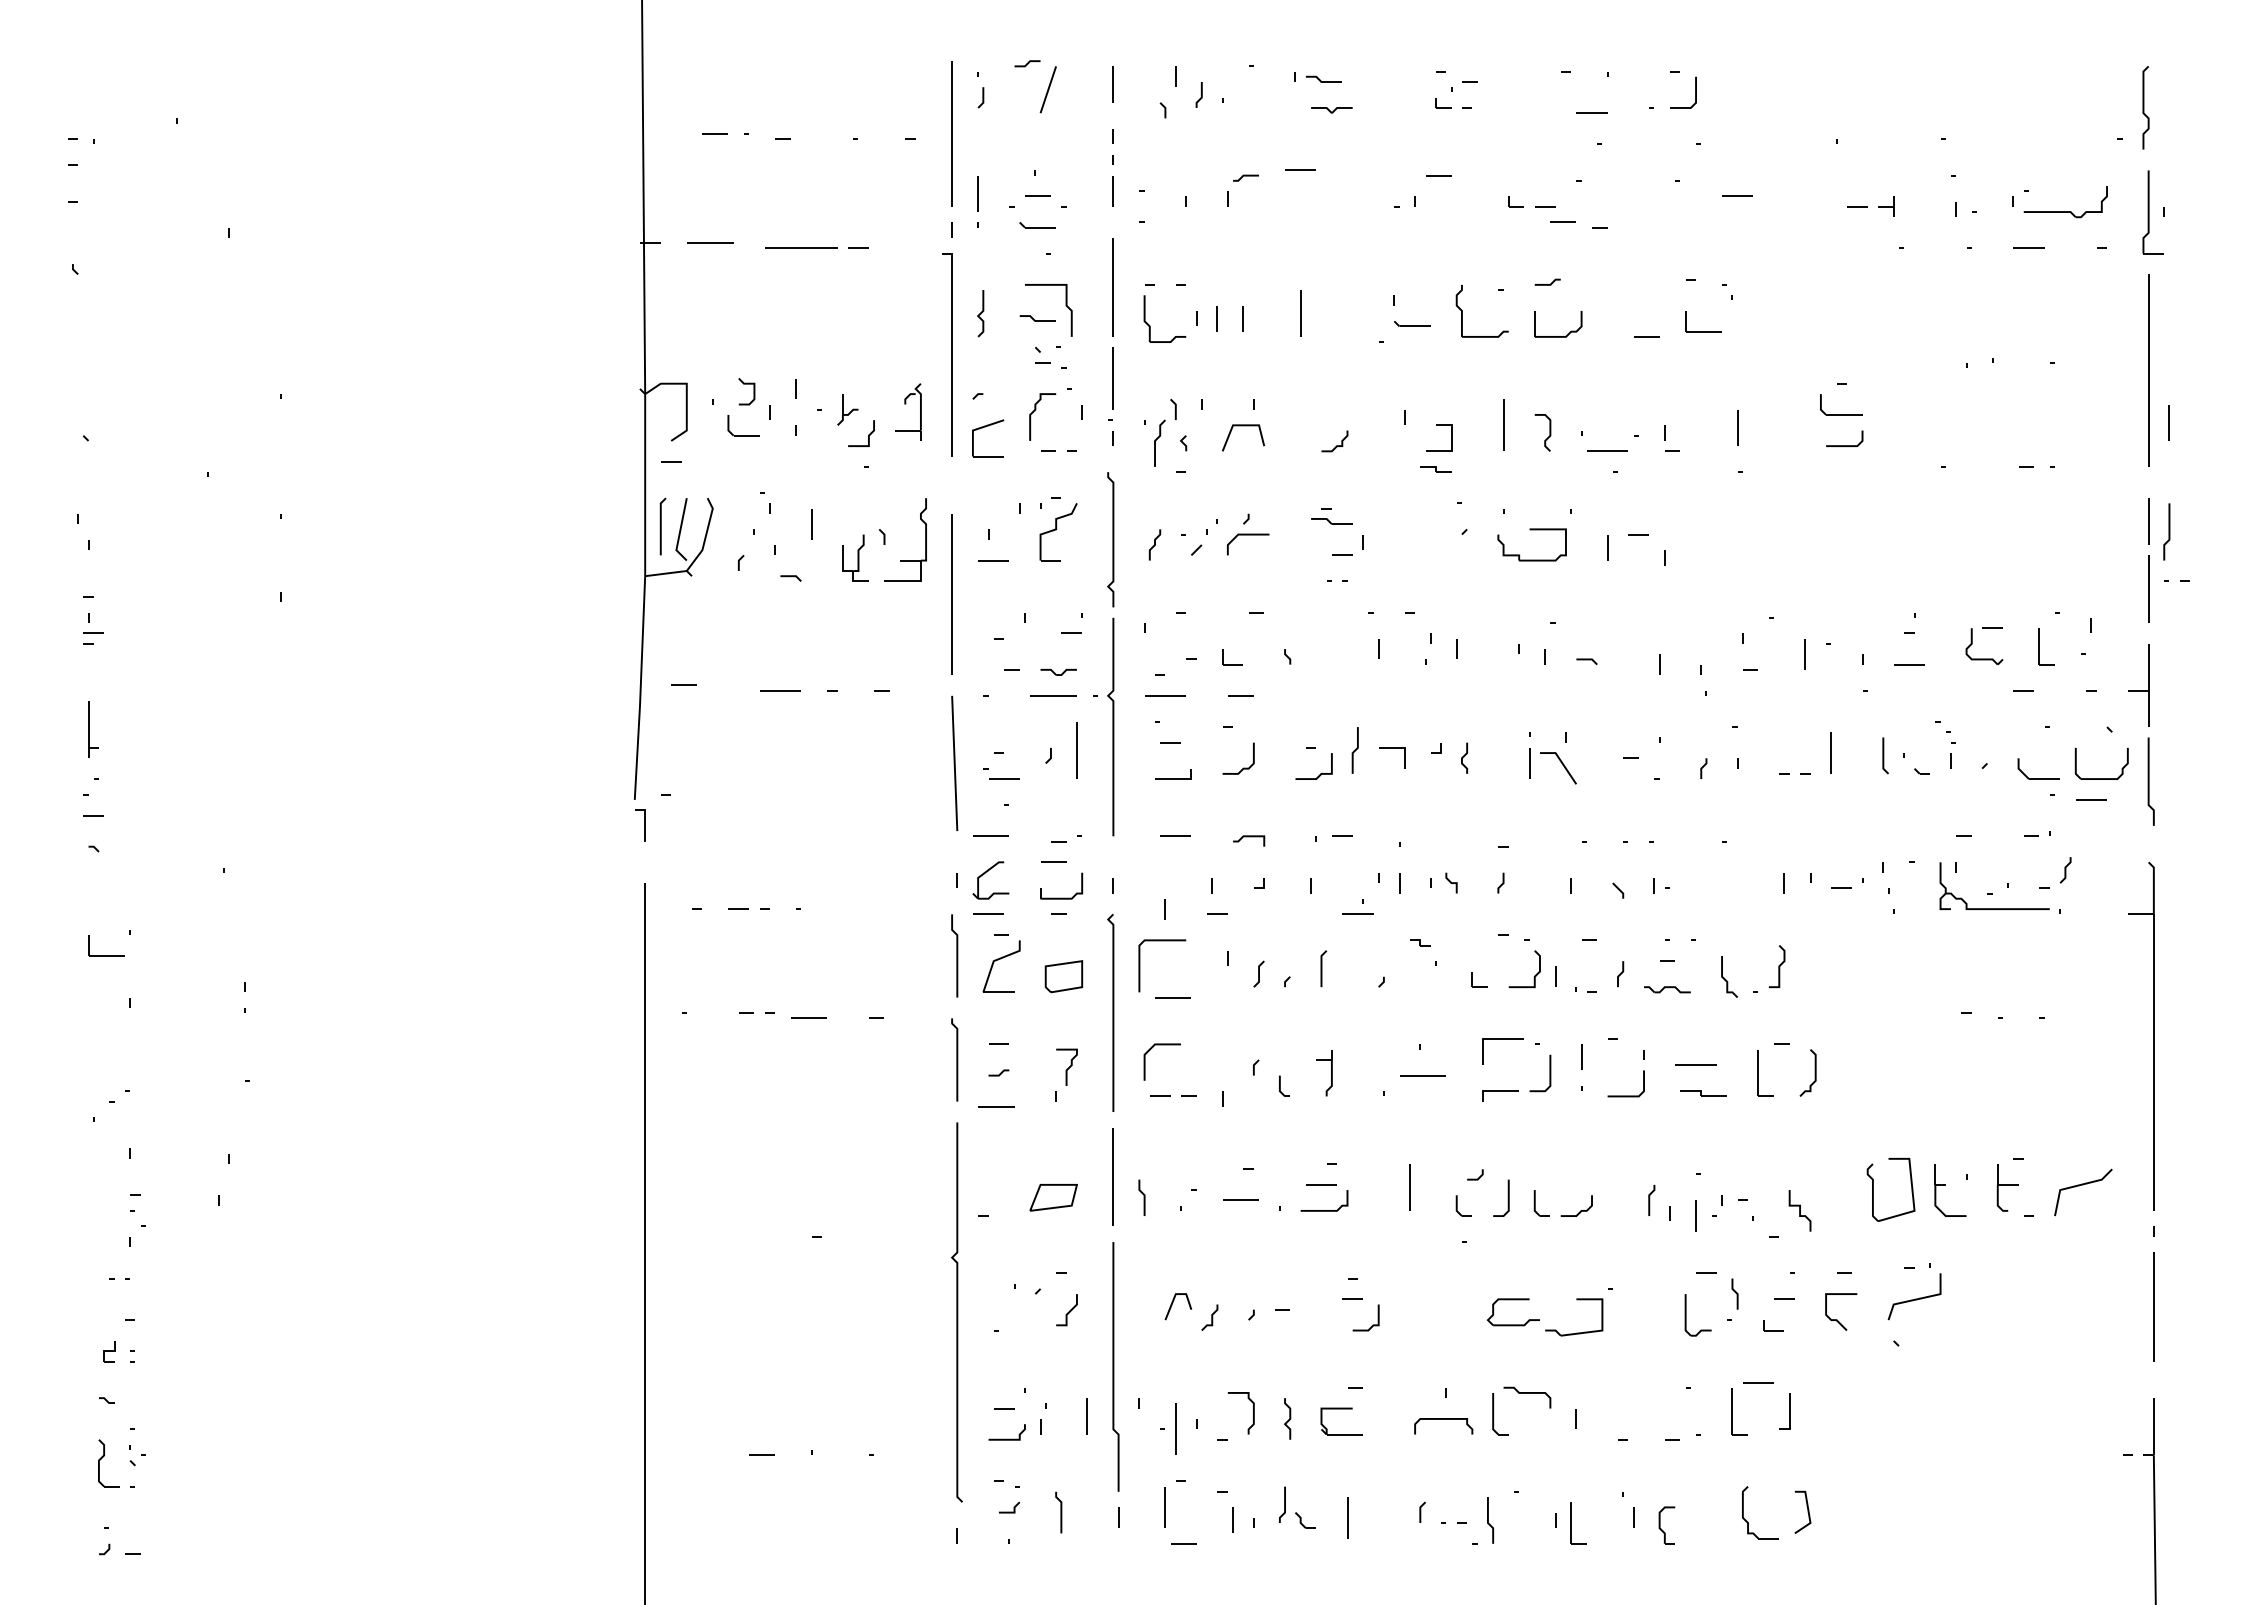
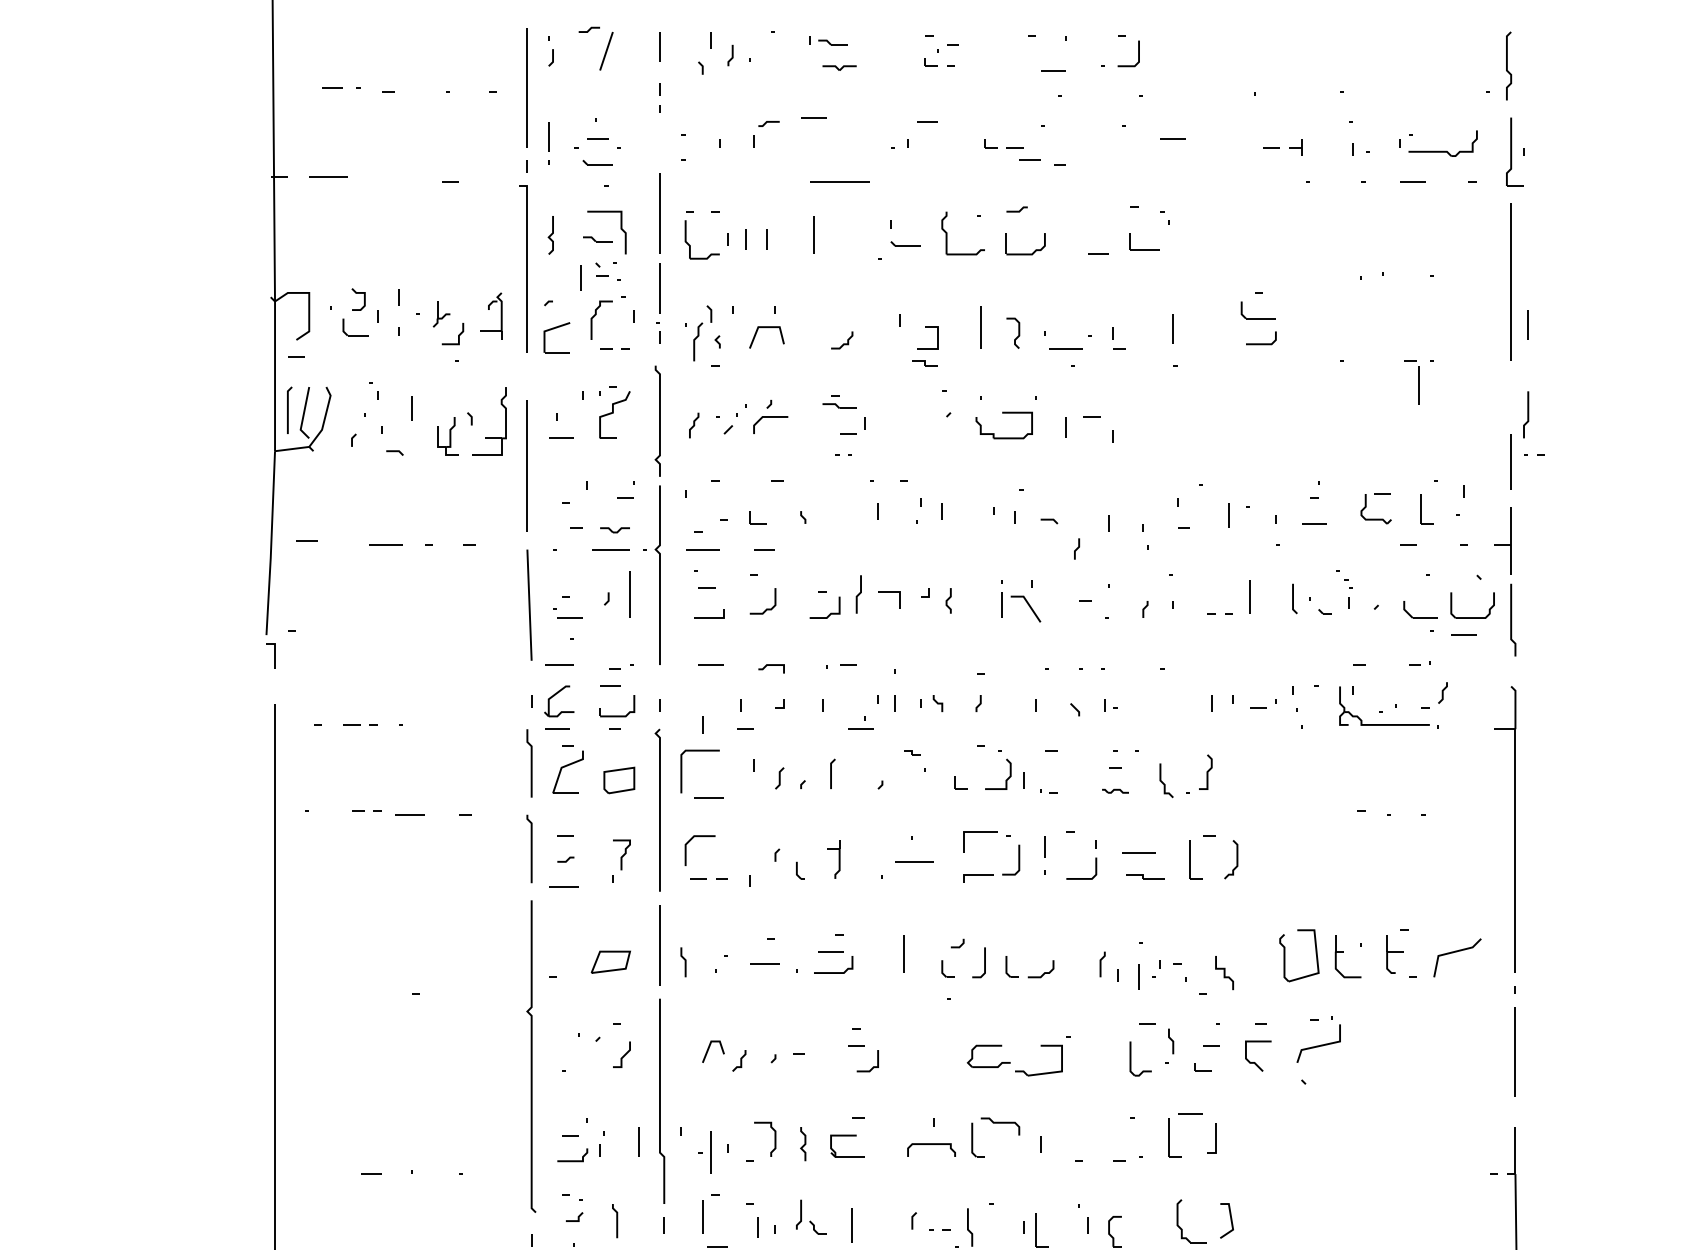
line: (1112, 191) -> (580, 277), moved
line: (801, 247) -> (840, 180), moved
line: (2148, 521) -> (1418, 385), moved
line: (1620, 974) -> (1076, 549), moved
part: (1667, 989) -> (1115, 791), size x0.7

